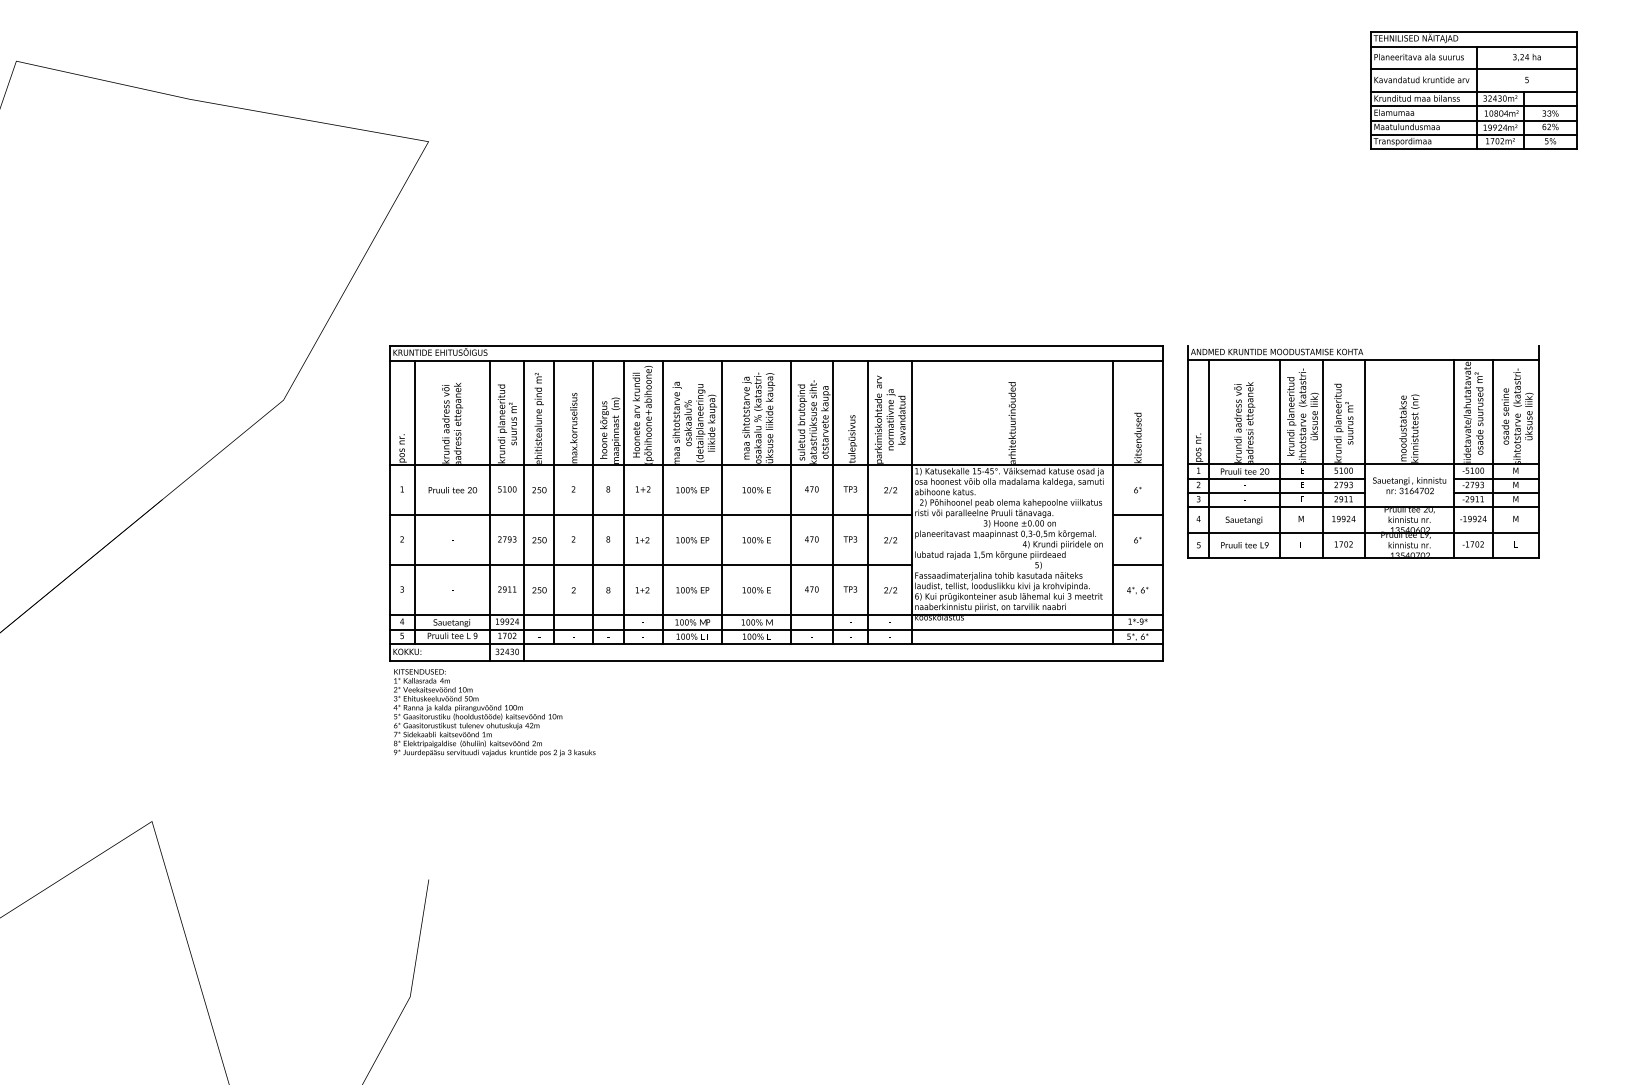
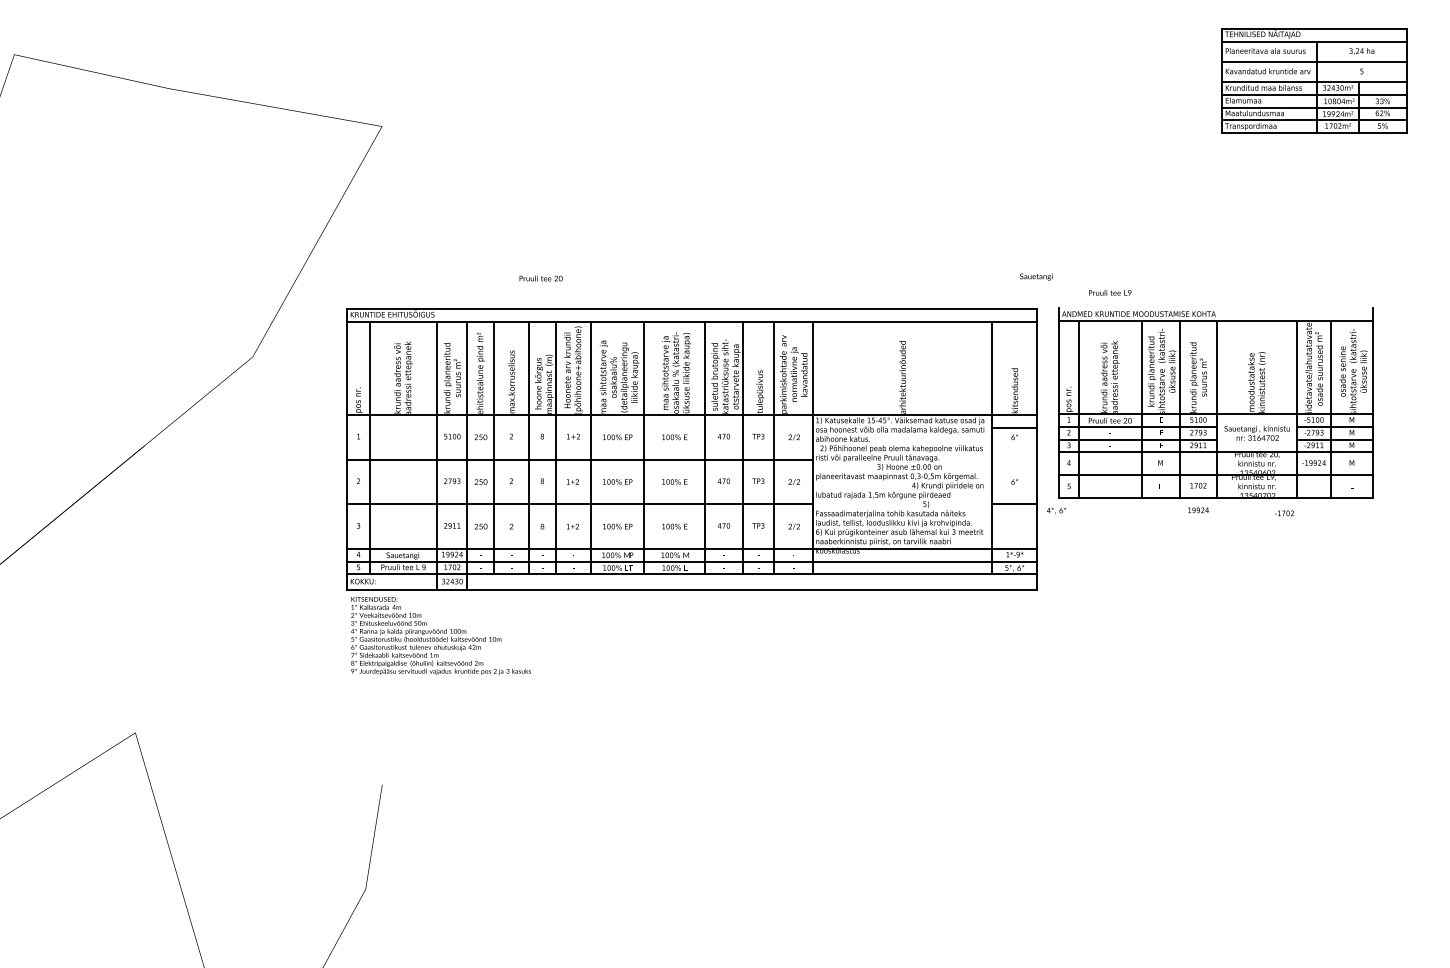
text: (452, 490) -> (540, 278), moved
line: (1137, 515) -> (1014, 427), moved
text: (1343, 518) -> (1198, 509), moved
text: (1243, 520) -> (1035, 277), moved
text: (1472, 544) -> (1283, 513), moved
text: (1244, 545) -> (1109, 293), moved
text: (1137, 590) -> (1056, 510), moved

